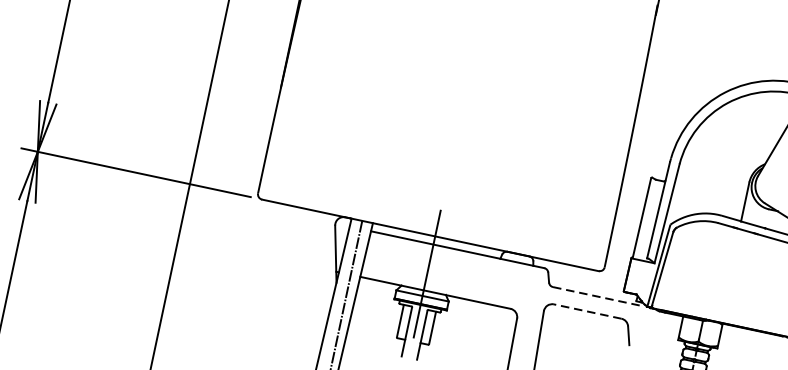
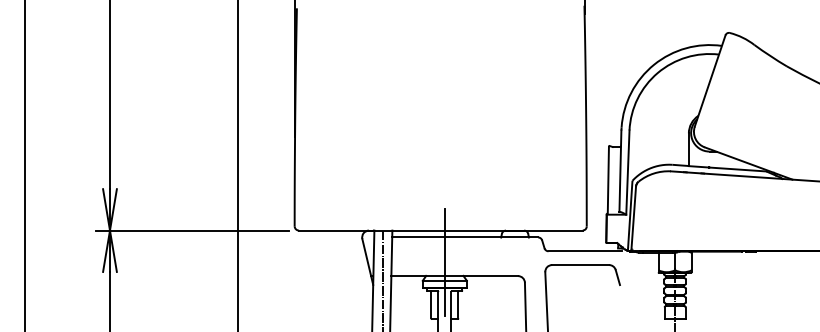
line: (596, 296) -> (585, 251), dashed -> solid
line: (587, 312) -> (580, 265), dashed -> solid

